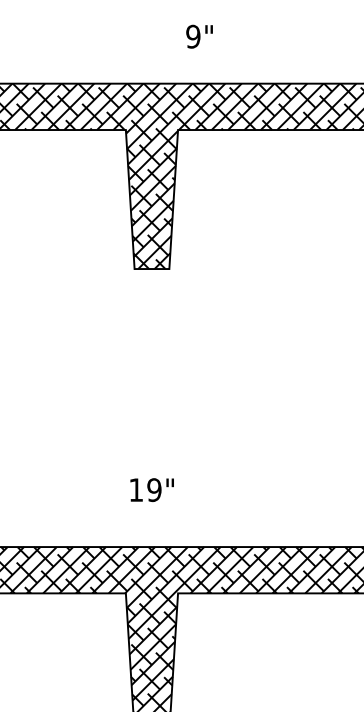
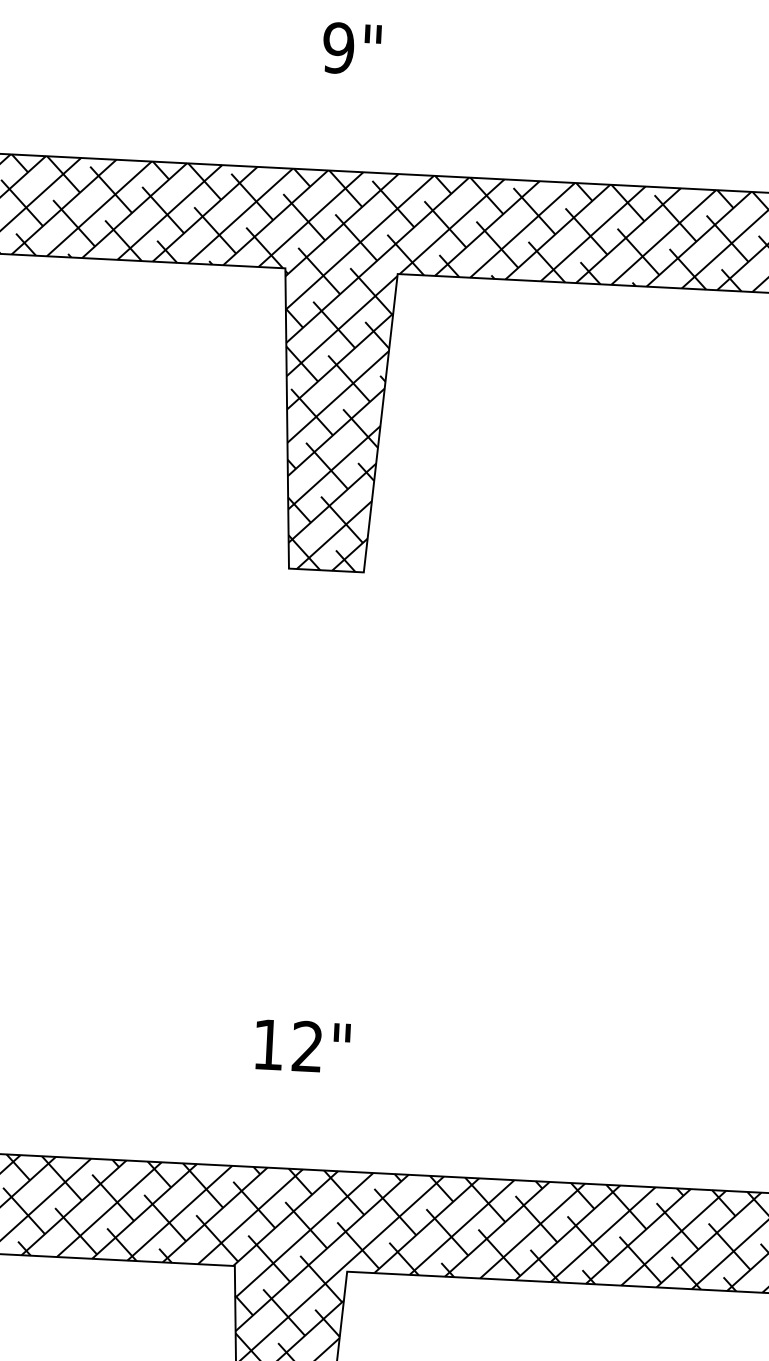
text: (199, 36) -> (351, 48), moved
text: (154, 490) -> (307, 1047), 19" -> 12"

